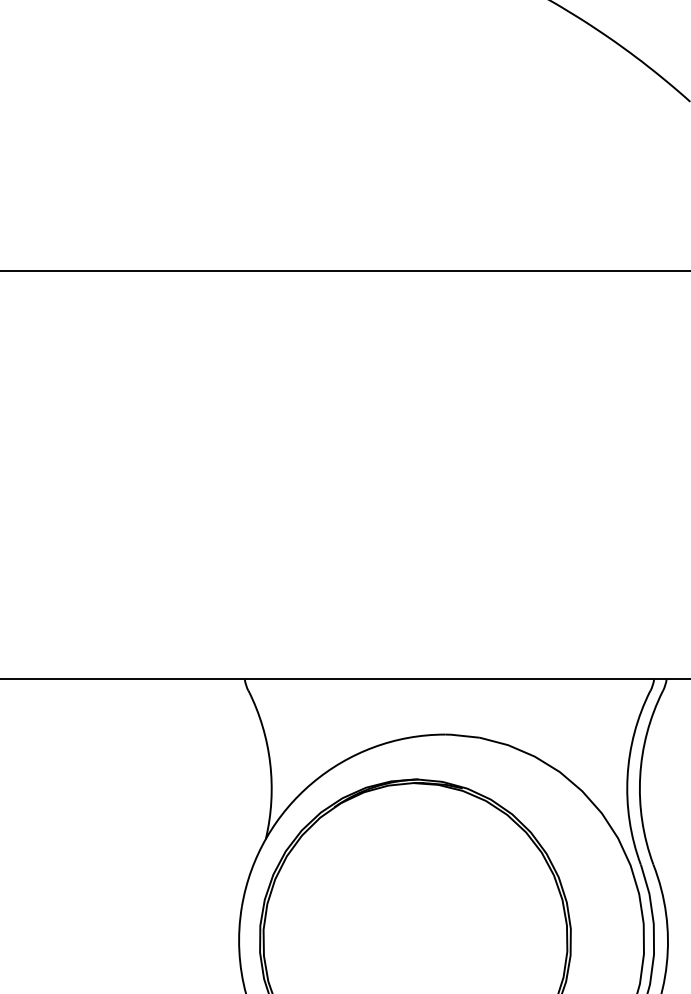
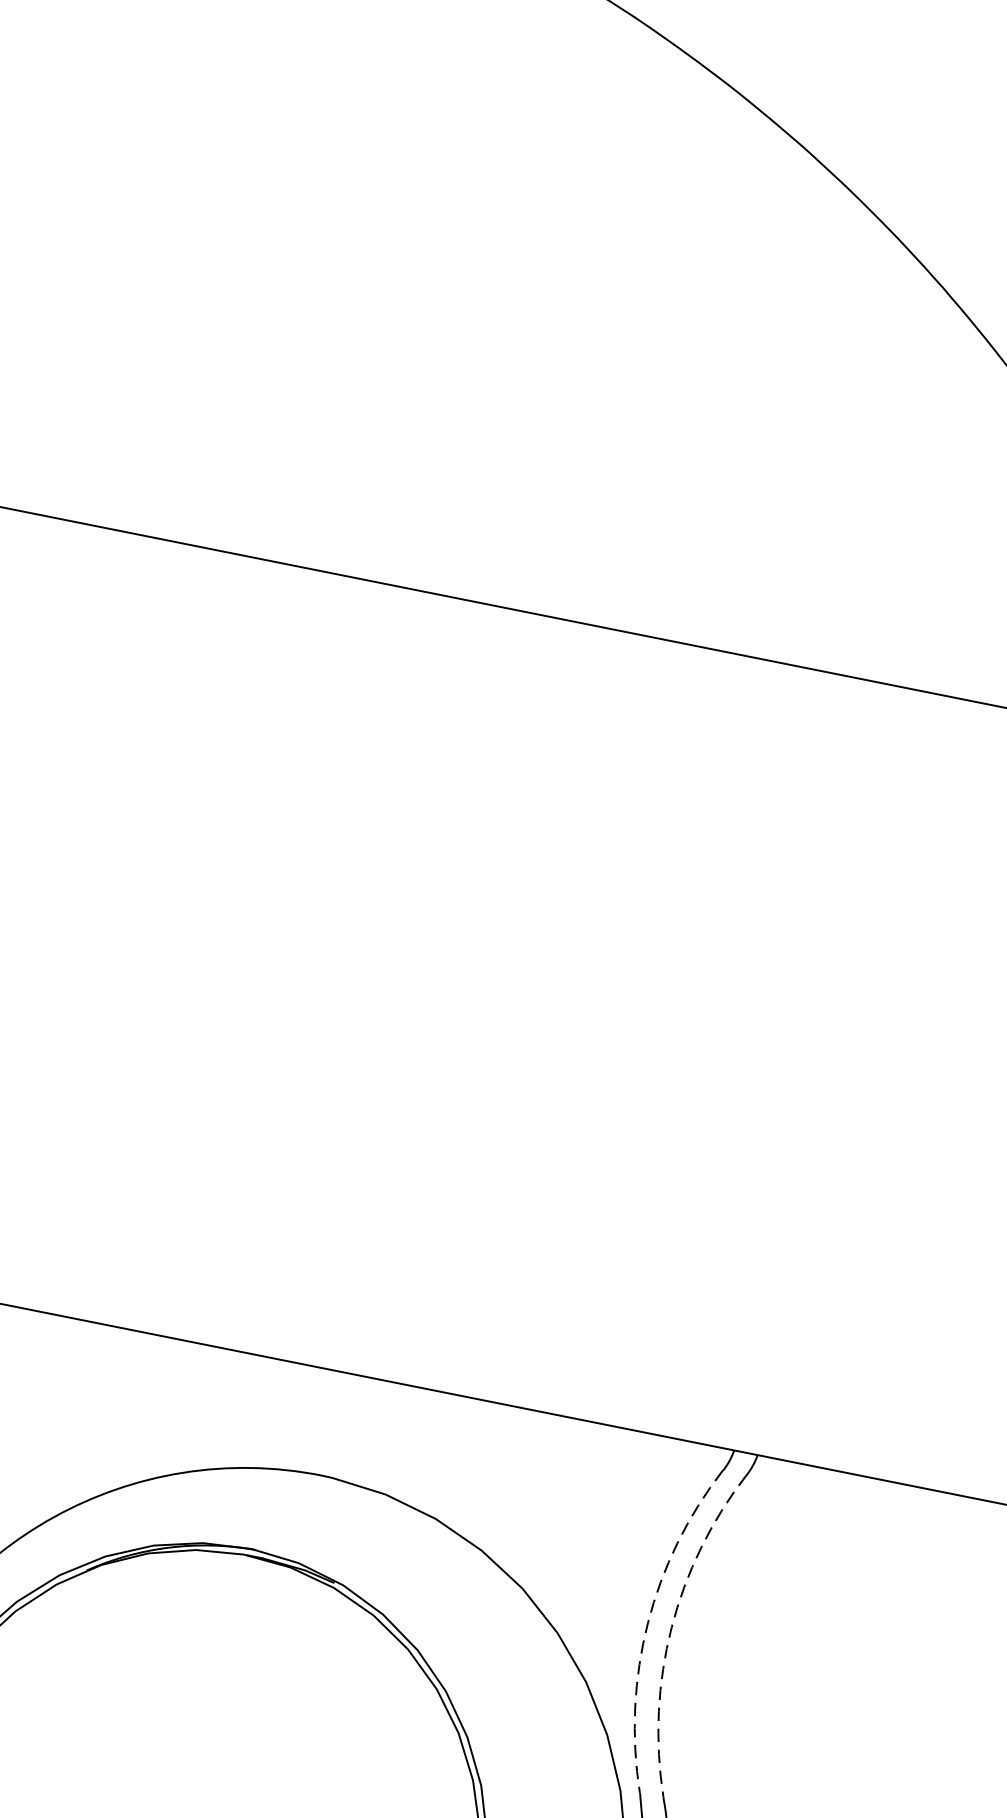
arc: (627, 776) -> (647, 1622), solid -> dashed
arc: (640, 776) -> (672, 1627), solid -> dashed

